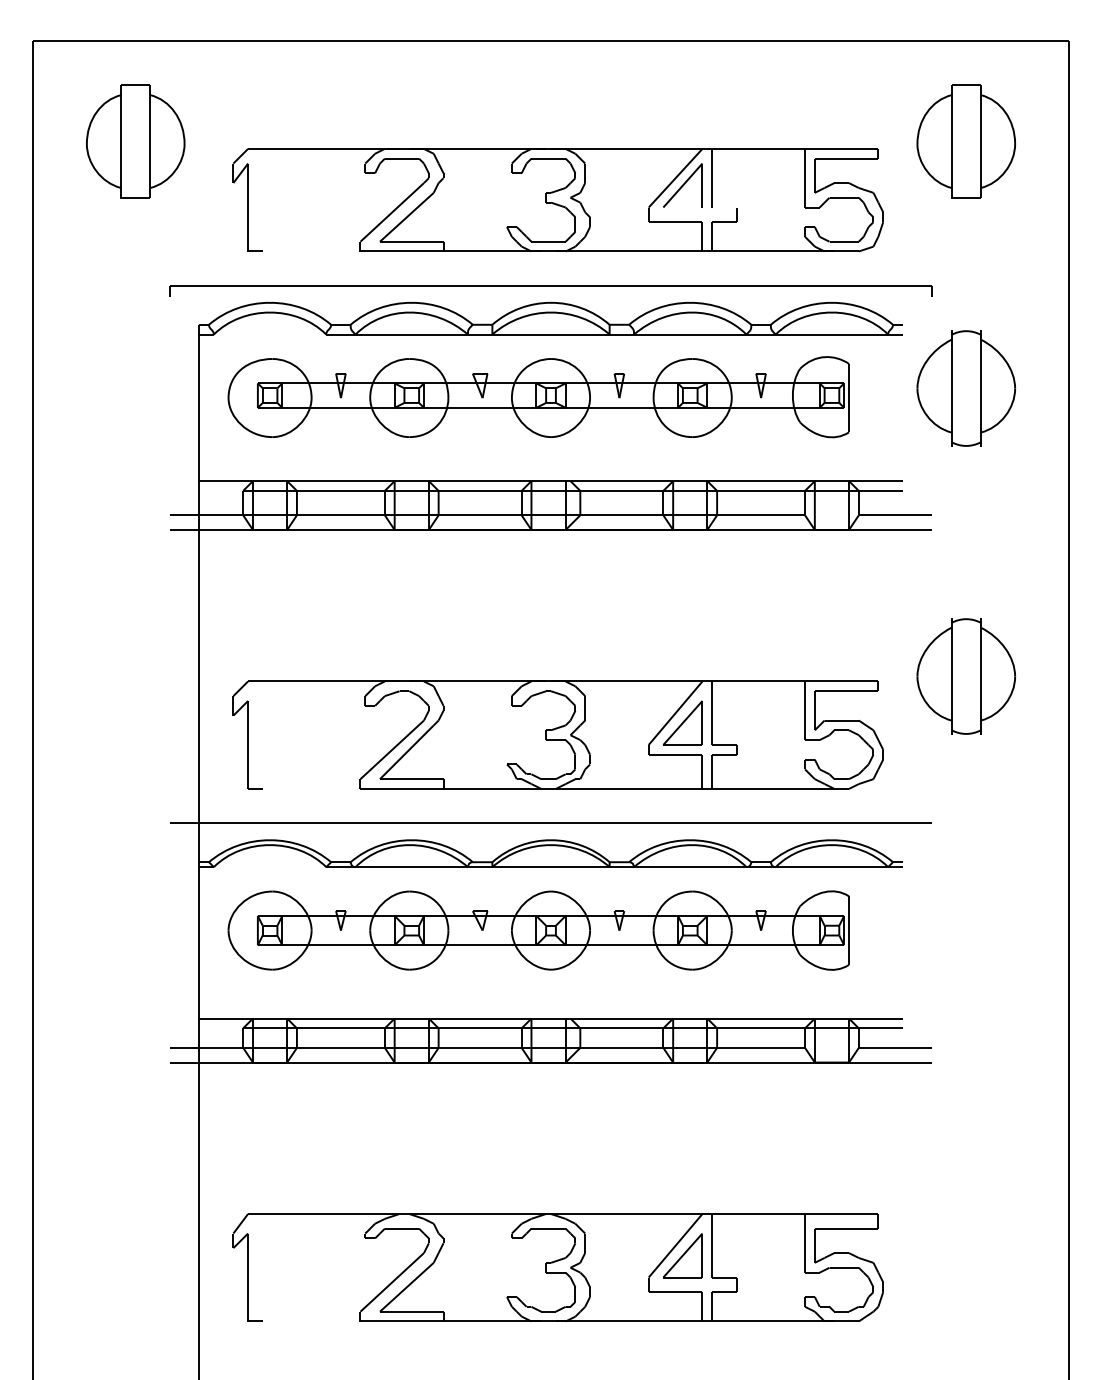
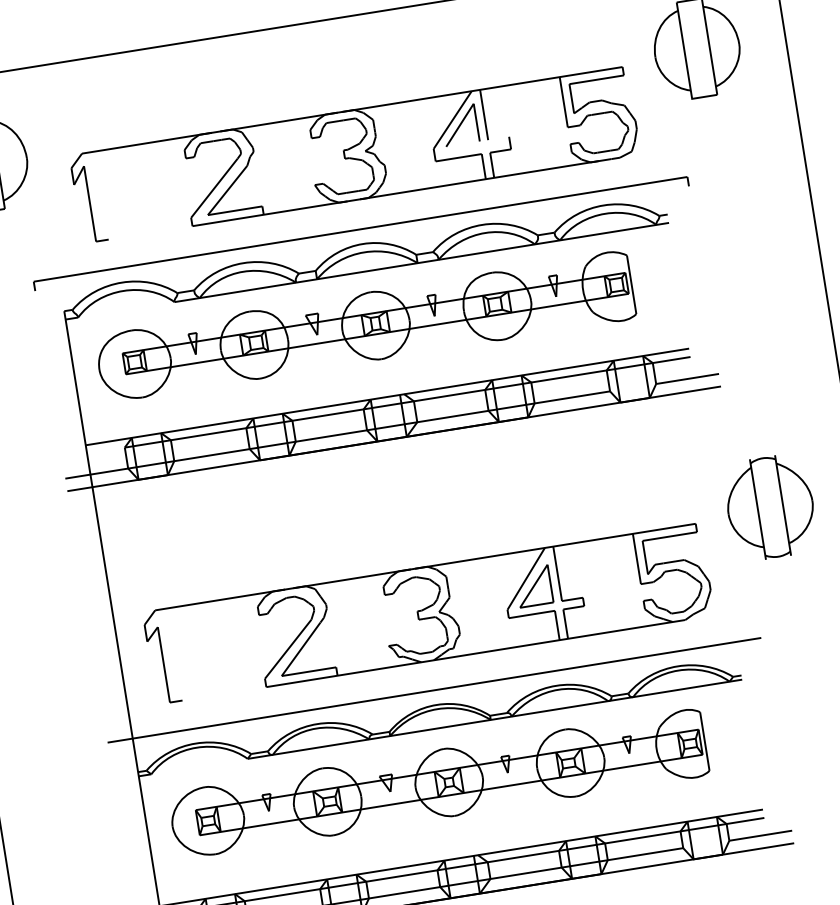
part: (965, 388) -> (730, 260), removed

